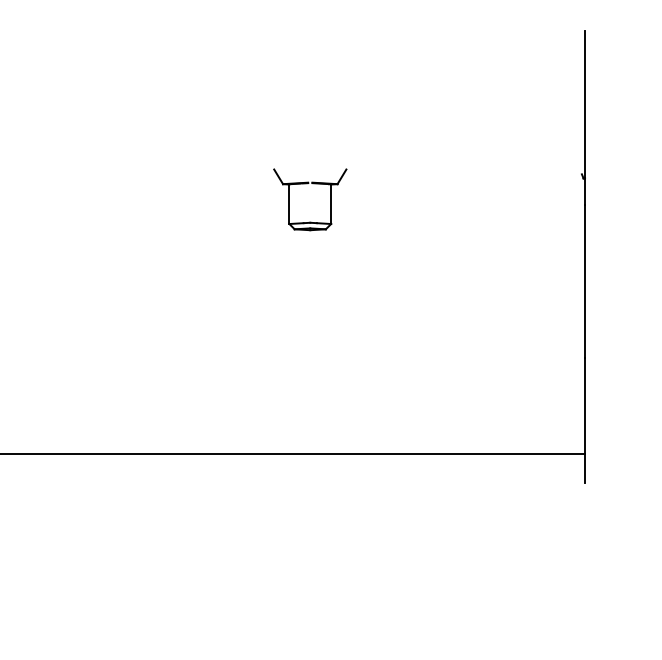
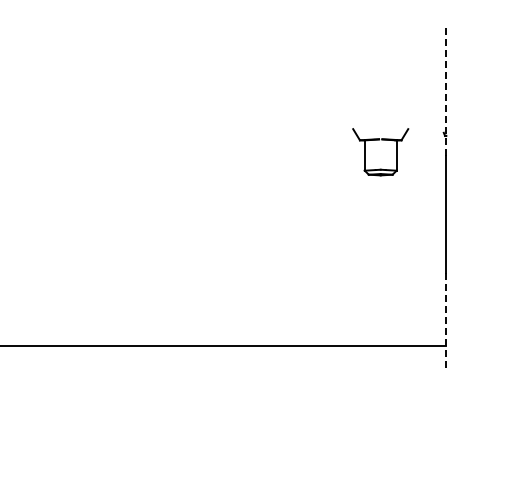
line: (585, 117) -> (446, 89), solid -> dashed
part: (308, 184) -> (379, 140), moved
line: (585, 420) -> (446, 320), solid -> dashed

